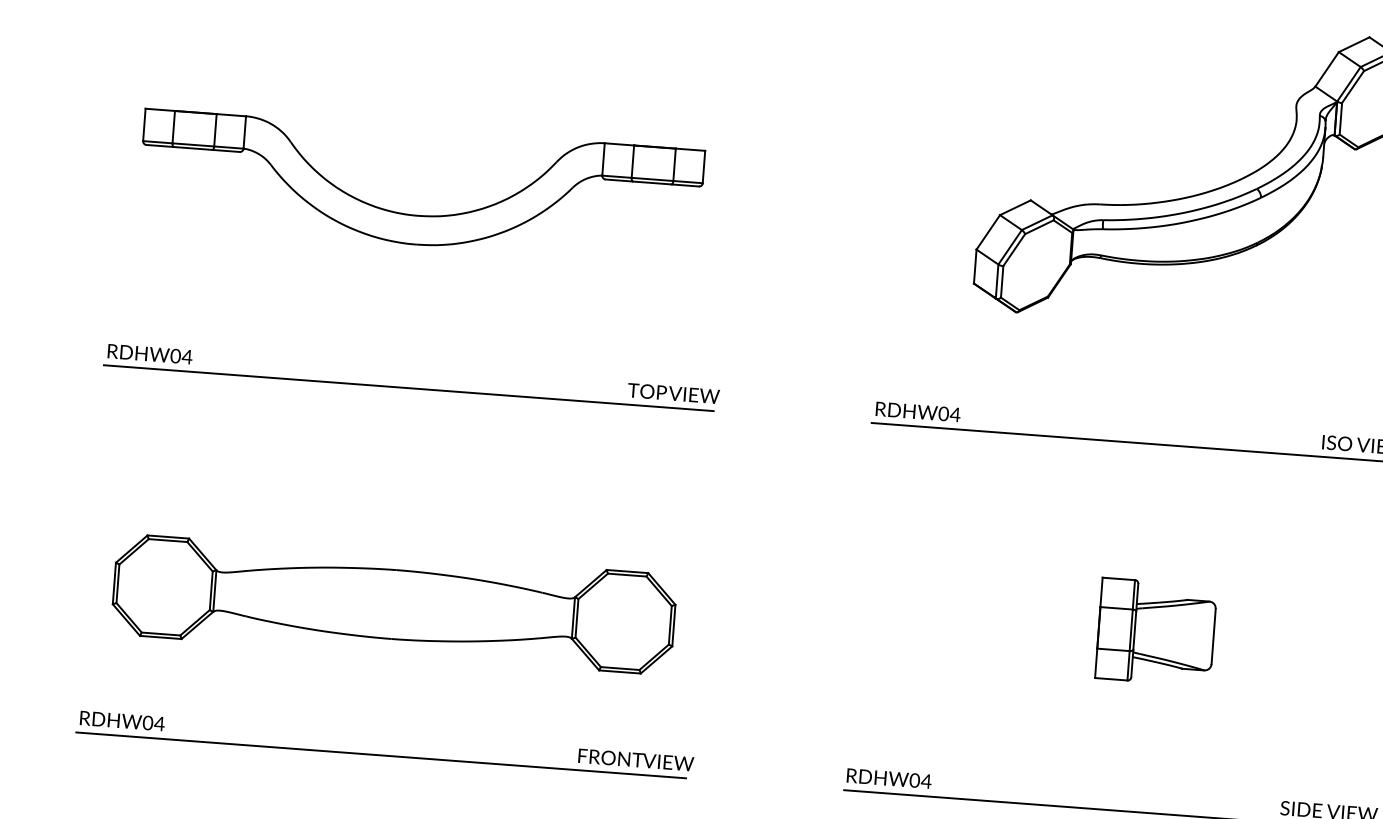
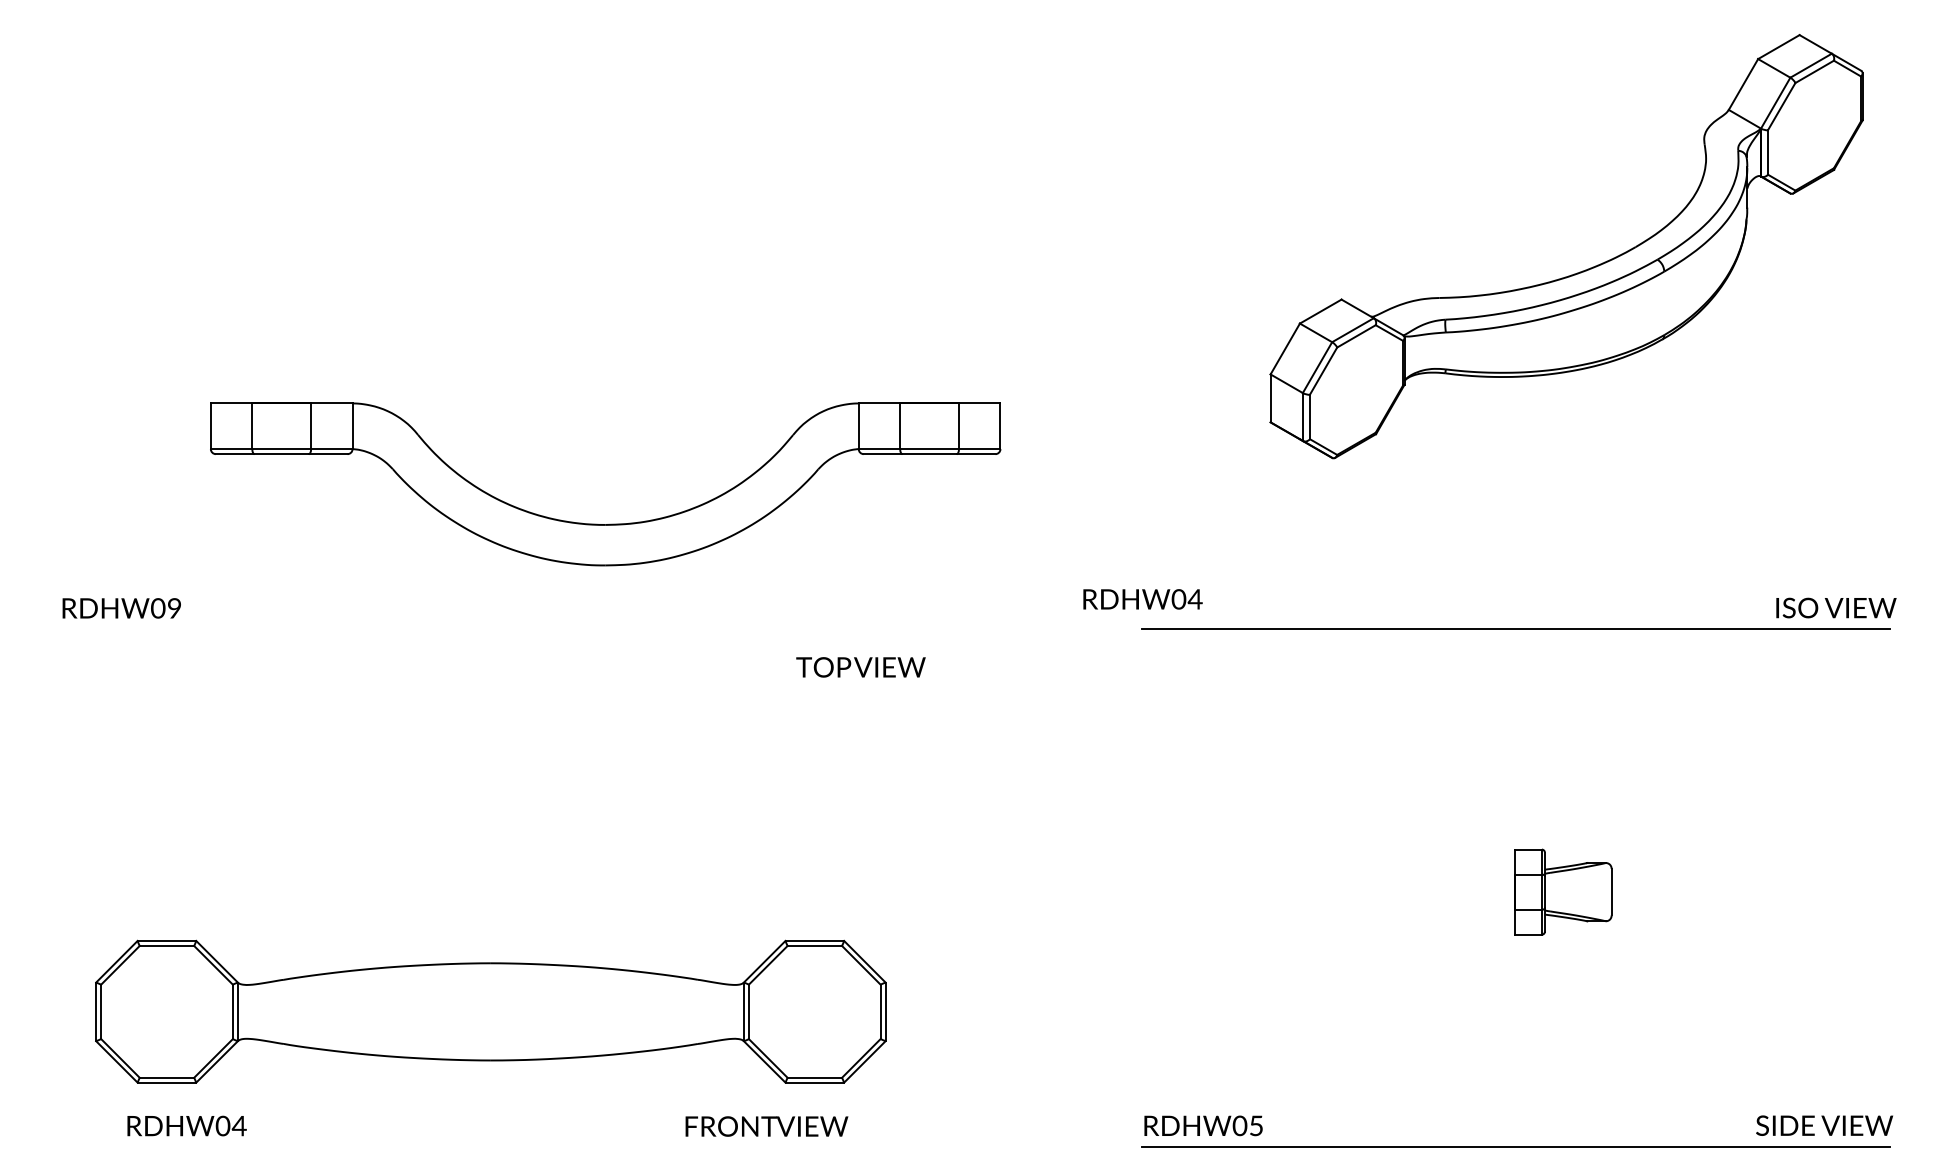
part: (421, 215) -> (609, 523), moved
text: (186, 357) -> (173, 608), RDHW04 -> RDHW09
line: (408, 388) -> (488, 628), removed
text: (673, 393) -> (860, 667), moved
text: (917, 412) -> (1142, 599), moved
part: (393, 604) -> (490, 1011), moved
part: (1155, 631) -> (1562, 891), size x0.6
text: (122, 720) -> (186, 1125), moved
line: (381, 755) -> (488, 1146), removed
text: (635, 760) -> (766, 1126), moved
text: (925, 781) -> (1255, 1125), RDHW04 -> RDHW05

